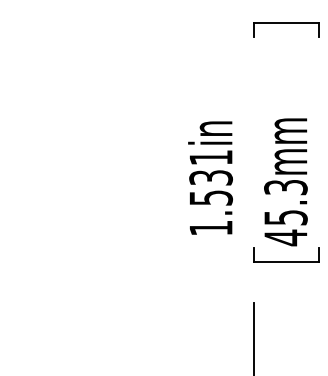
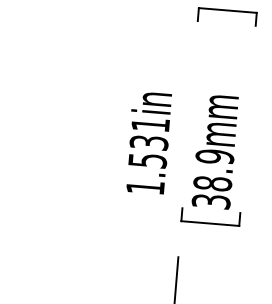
text: (285, 212) -> (212, 179), 45.3mm -> 38.9mm

